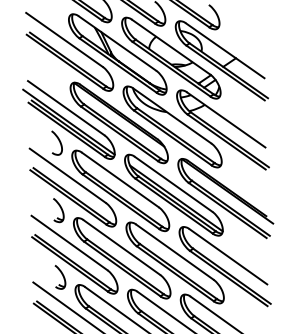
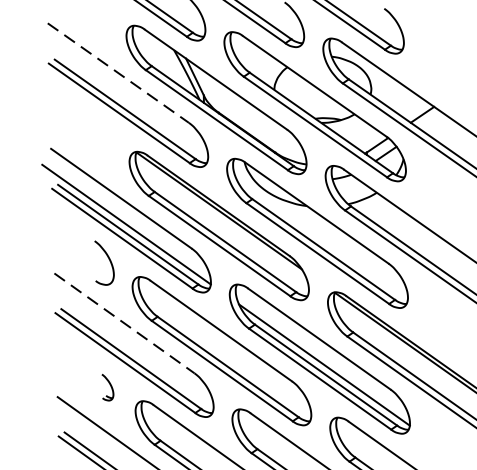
line: (64, 39) -> (118, 72), solid -> dashed
line: (67, 175) -> (123, 322), solid -> dashed
part: (58, 210) -> (107, 387), size x0.6

